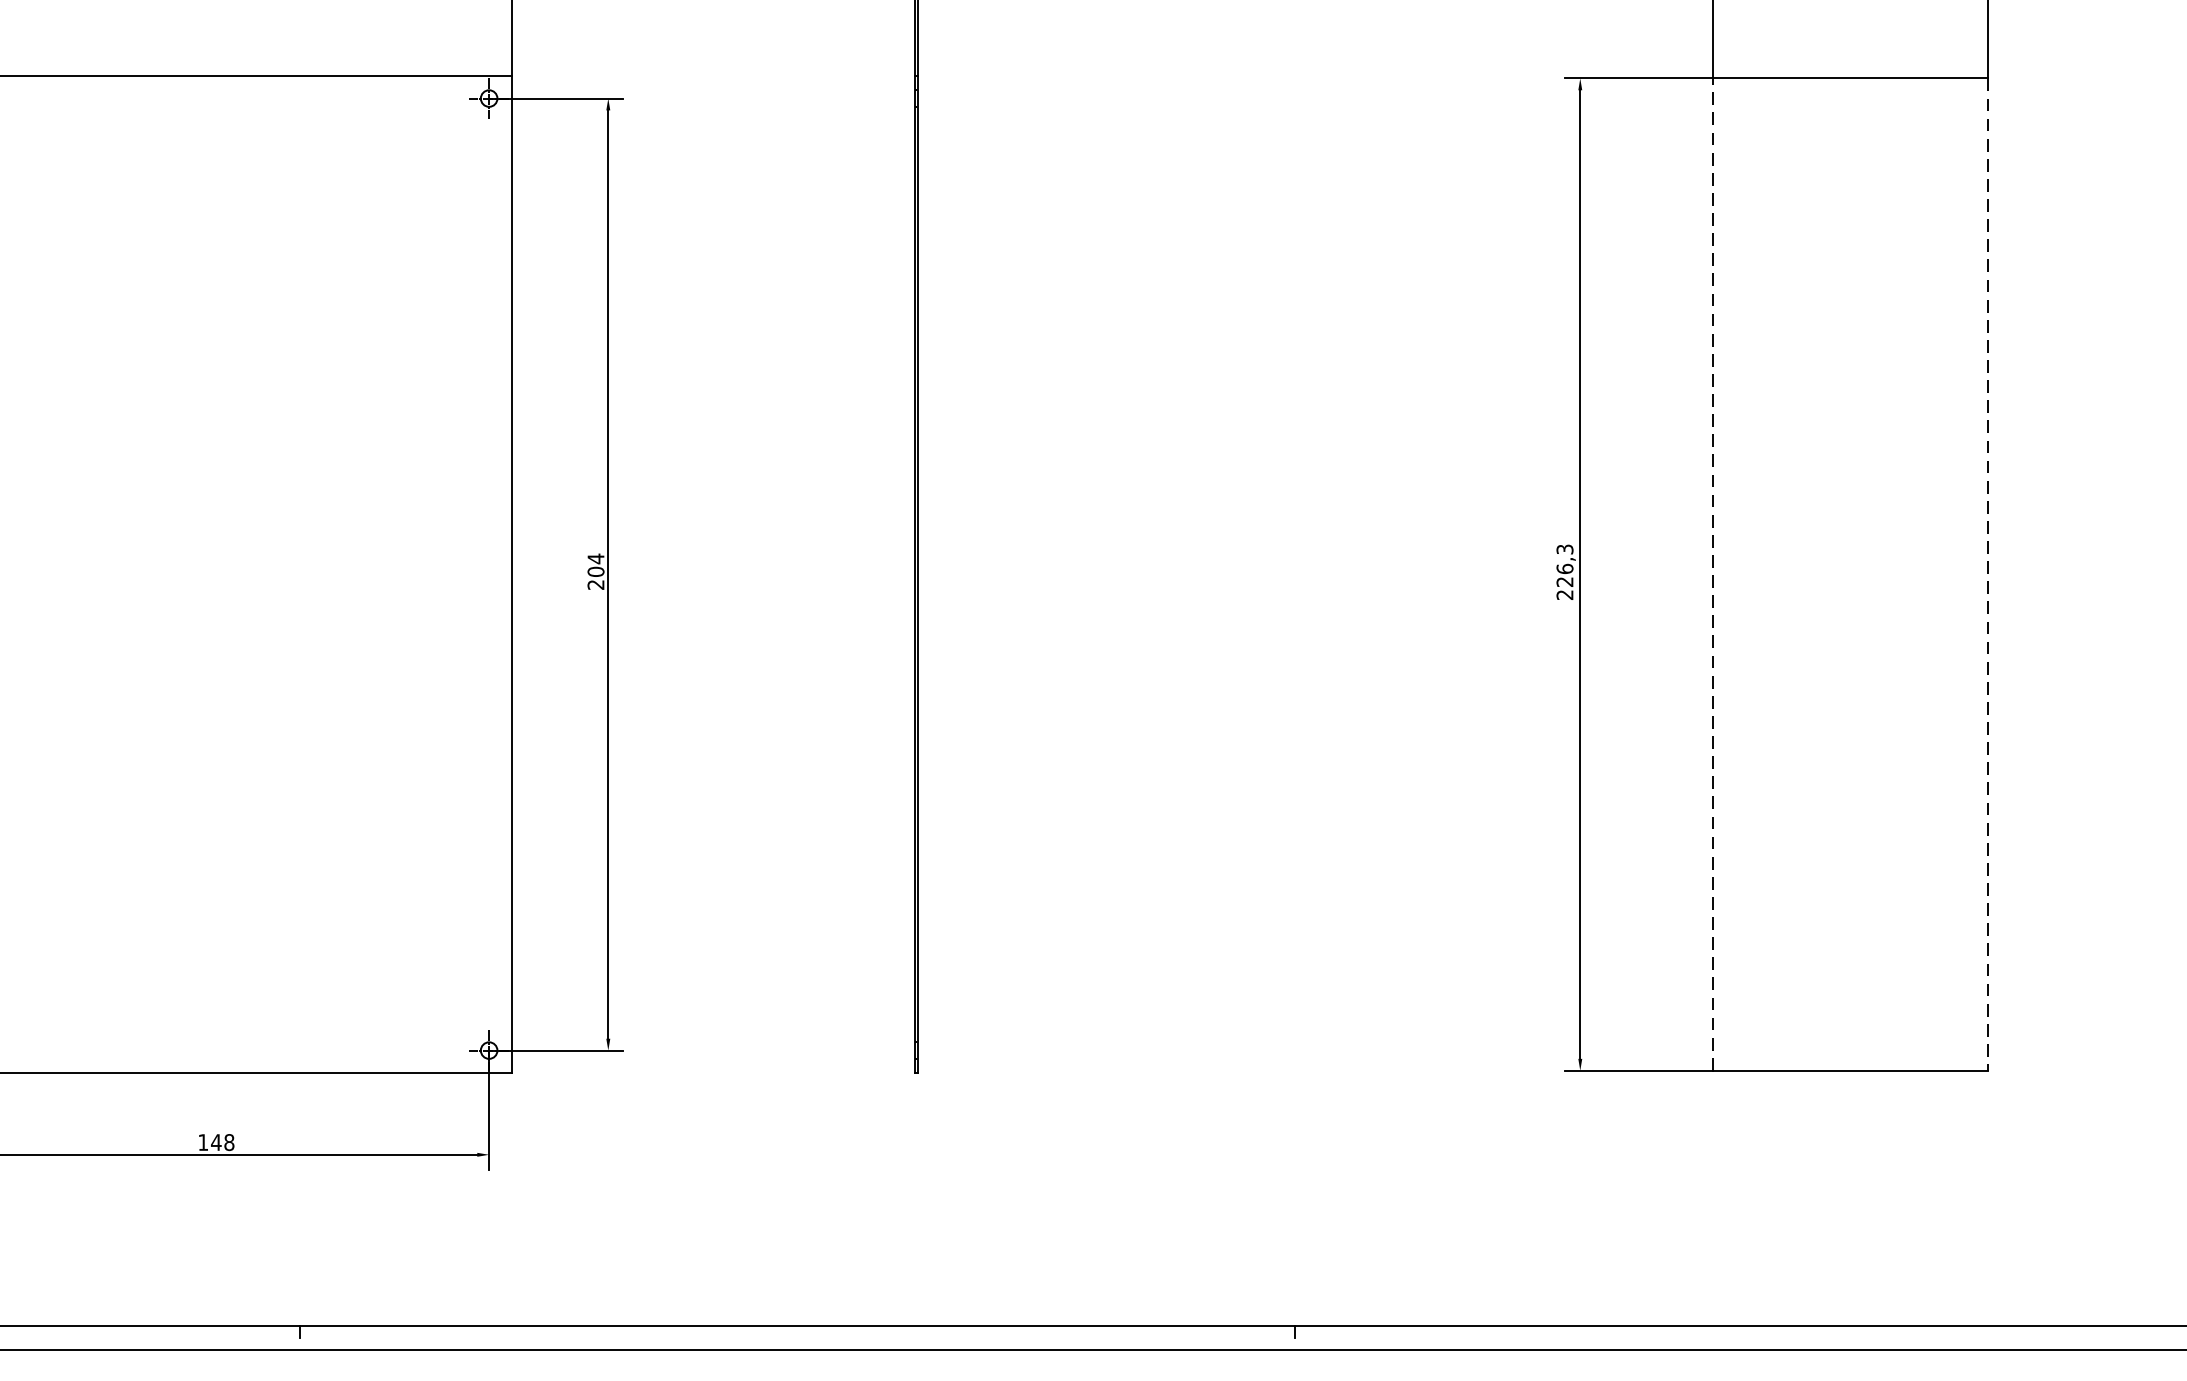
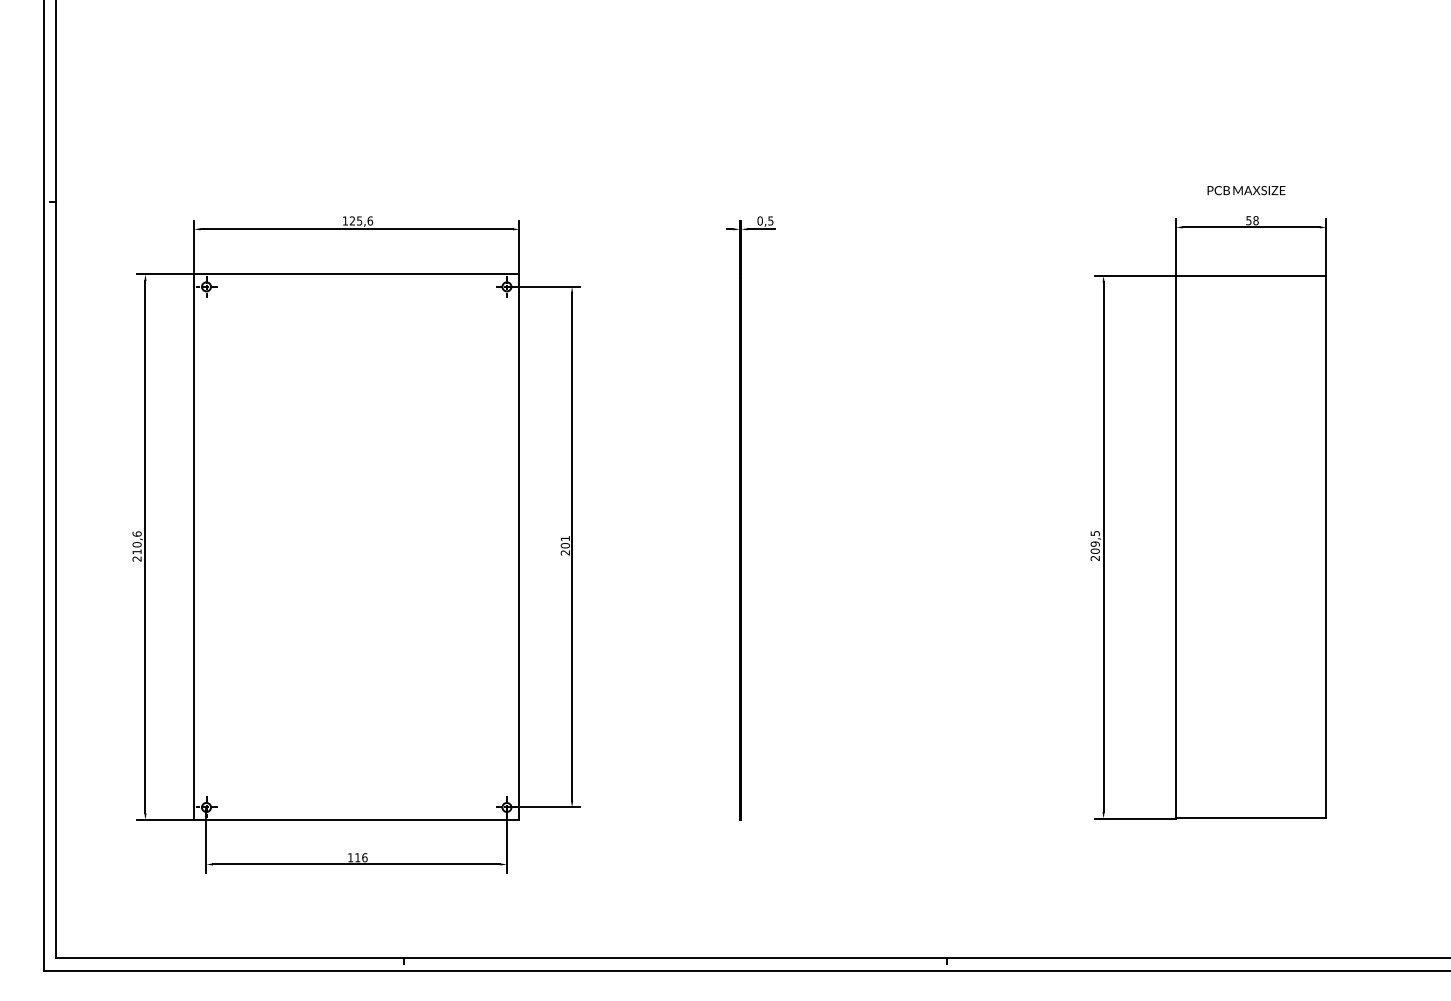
text: (594, 558) -> (564, 538), 204 -> 201
text: (1563, 566) -> (1094, 542), 226,3 -> 209,5
line: (1713, 573) -> (1176, 546), dashed -> solid
line: (1987, 575) -> (1326, 547), dashed -> solid
text: (221, 1142) -> (360, 857), 148 -> 116

